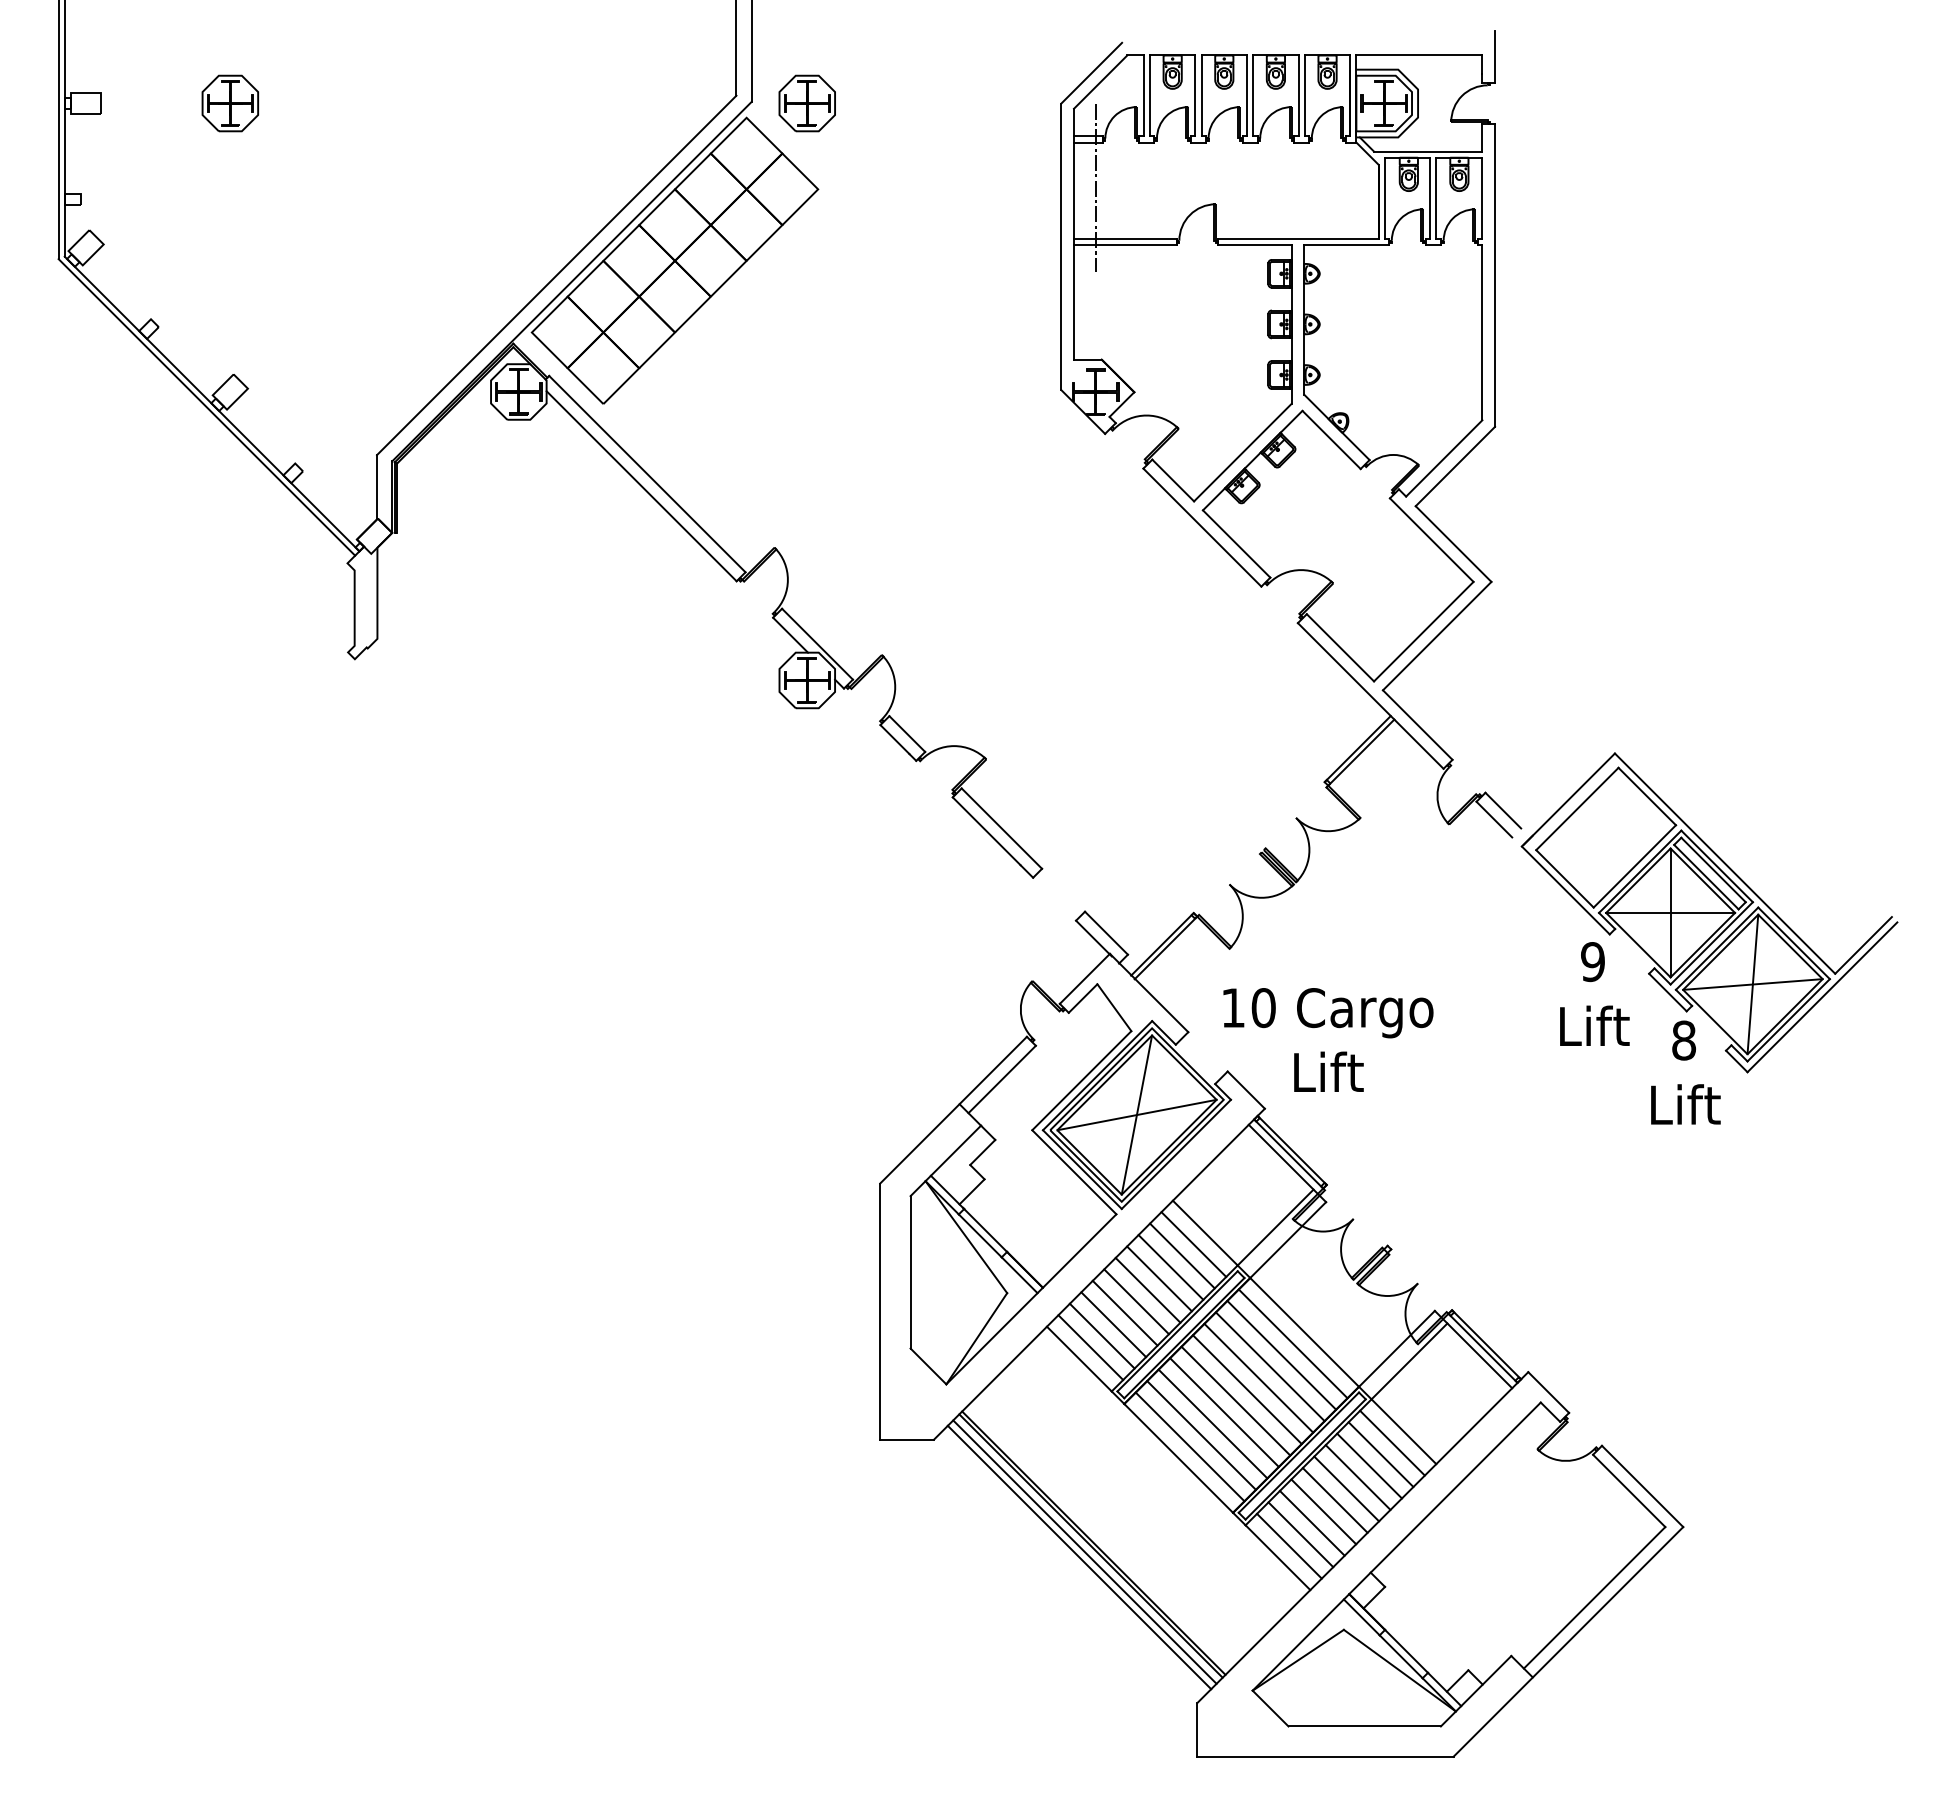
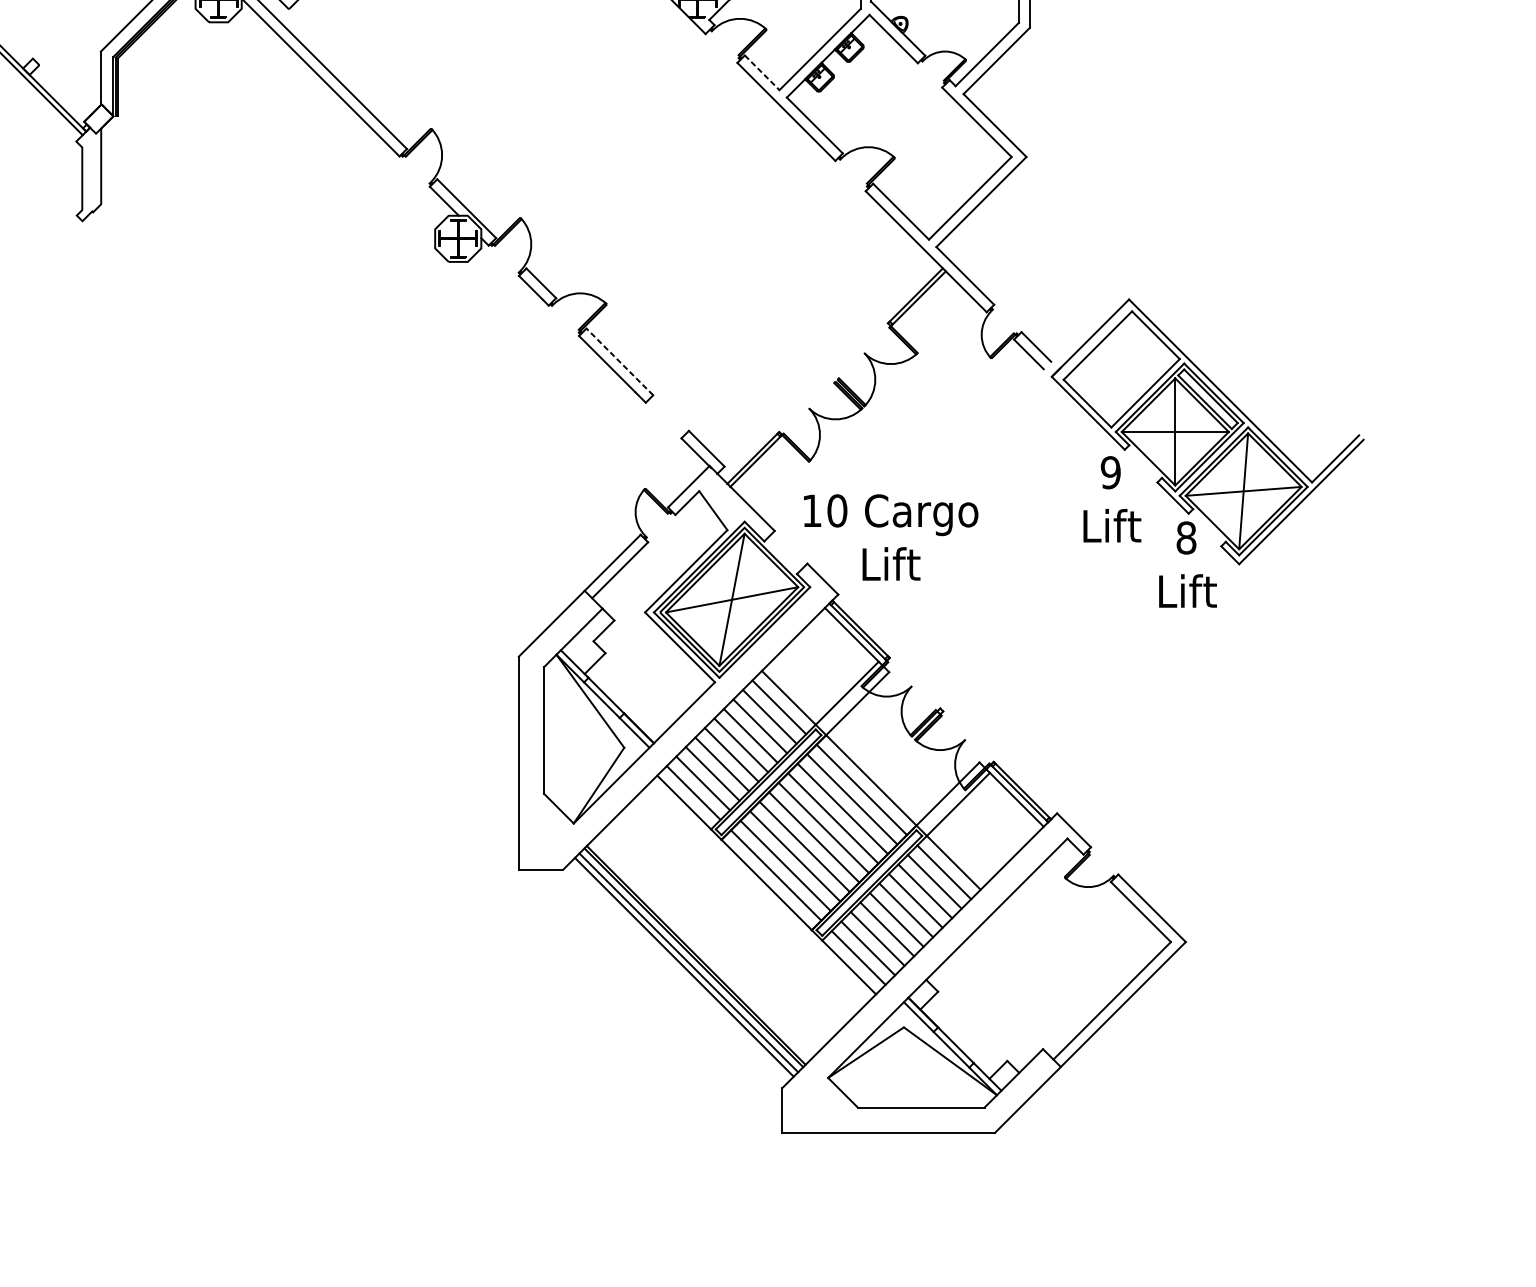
line: (1173, 480) -> (762, 72), solid -> dashed
line: (1001, 828) -> (619, 361), solid -> dashed

